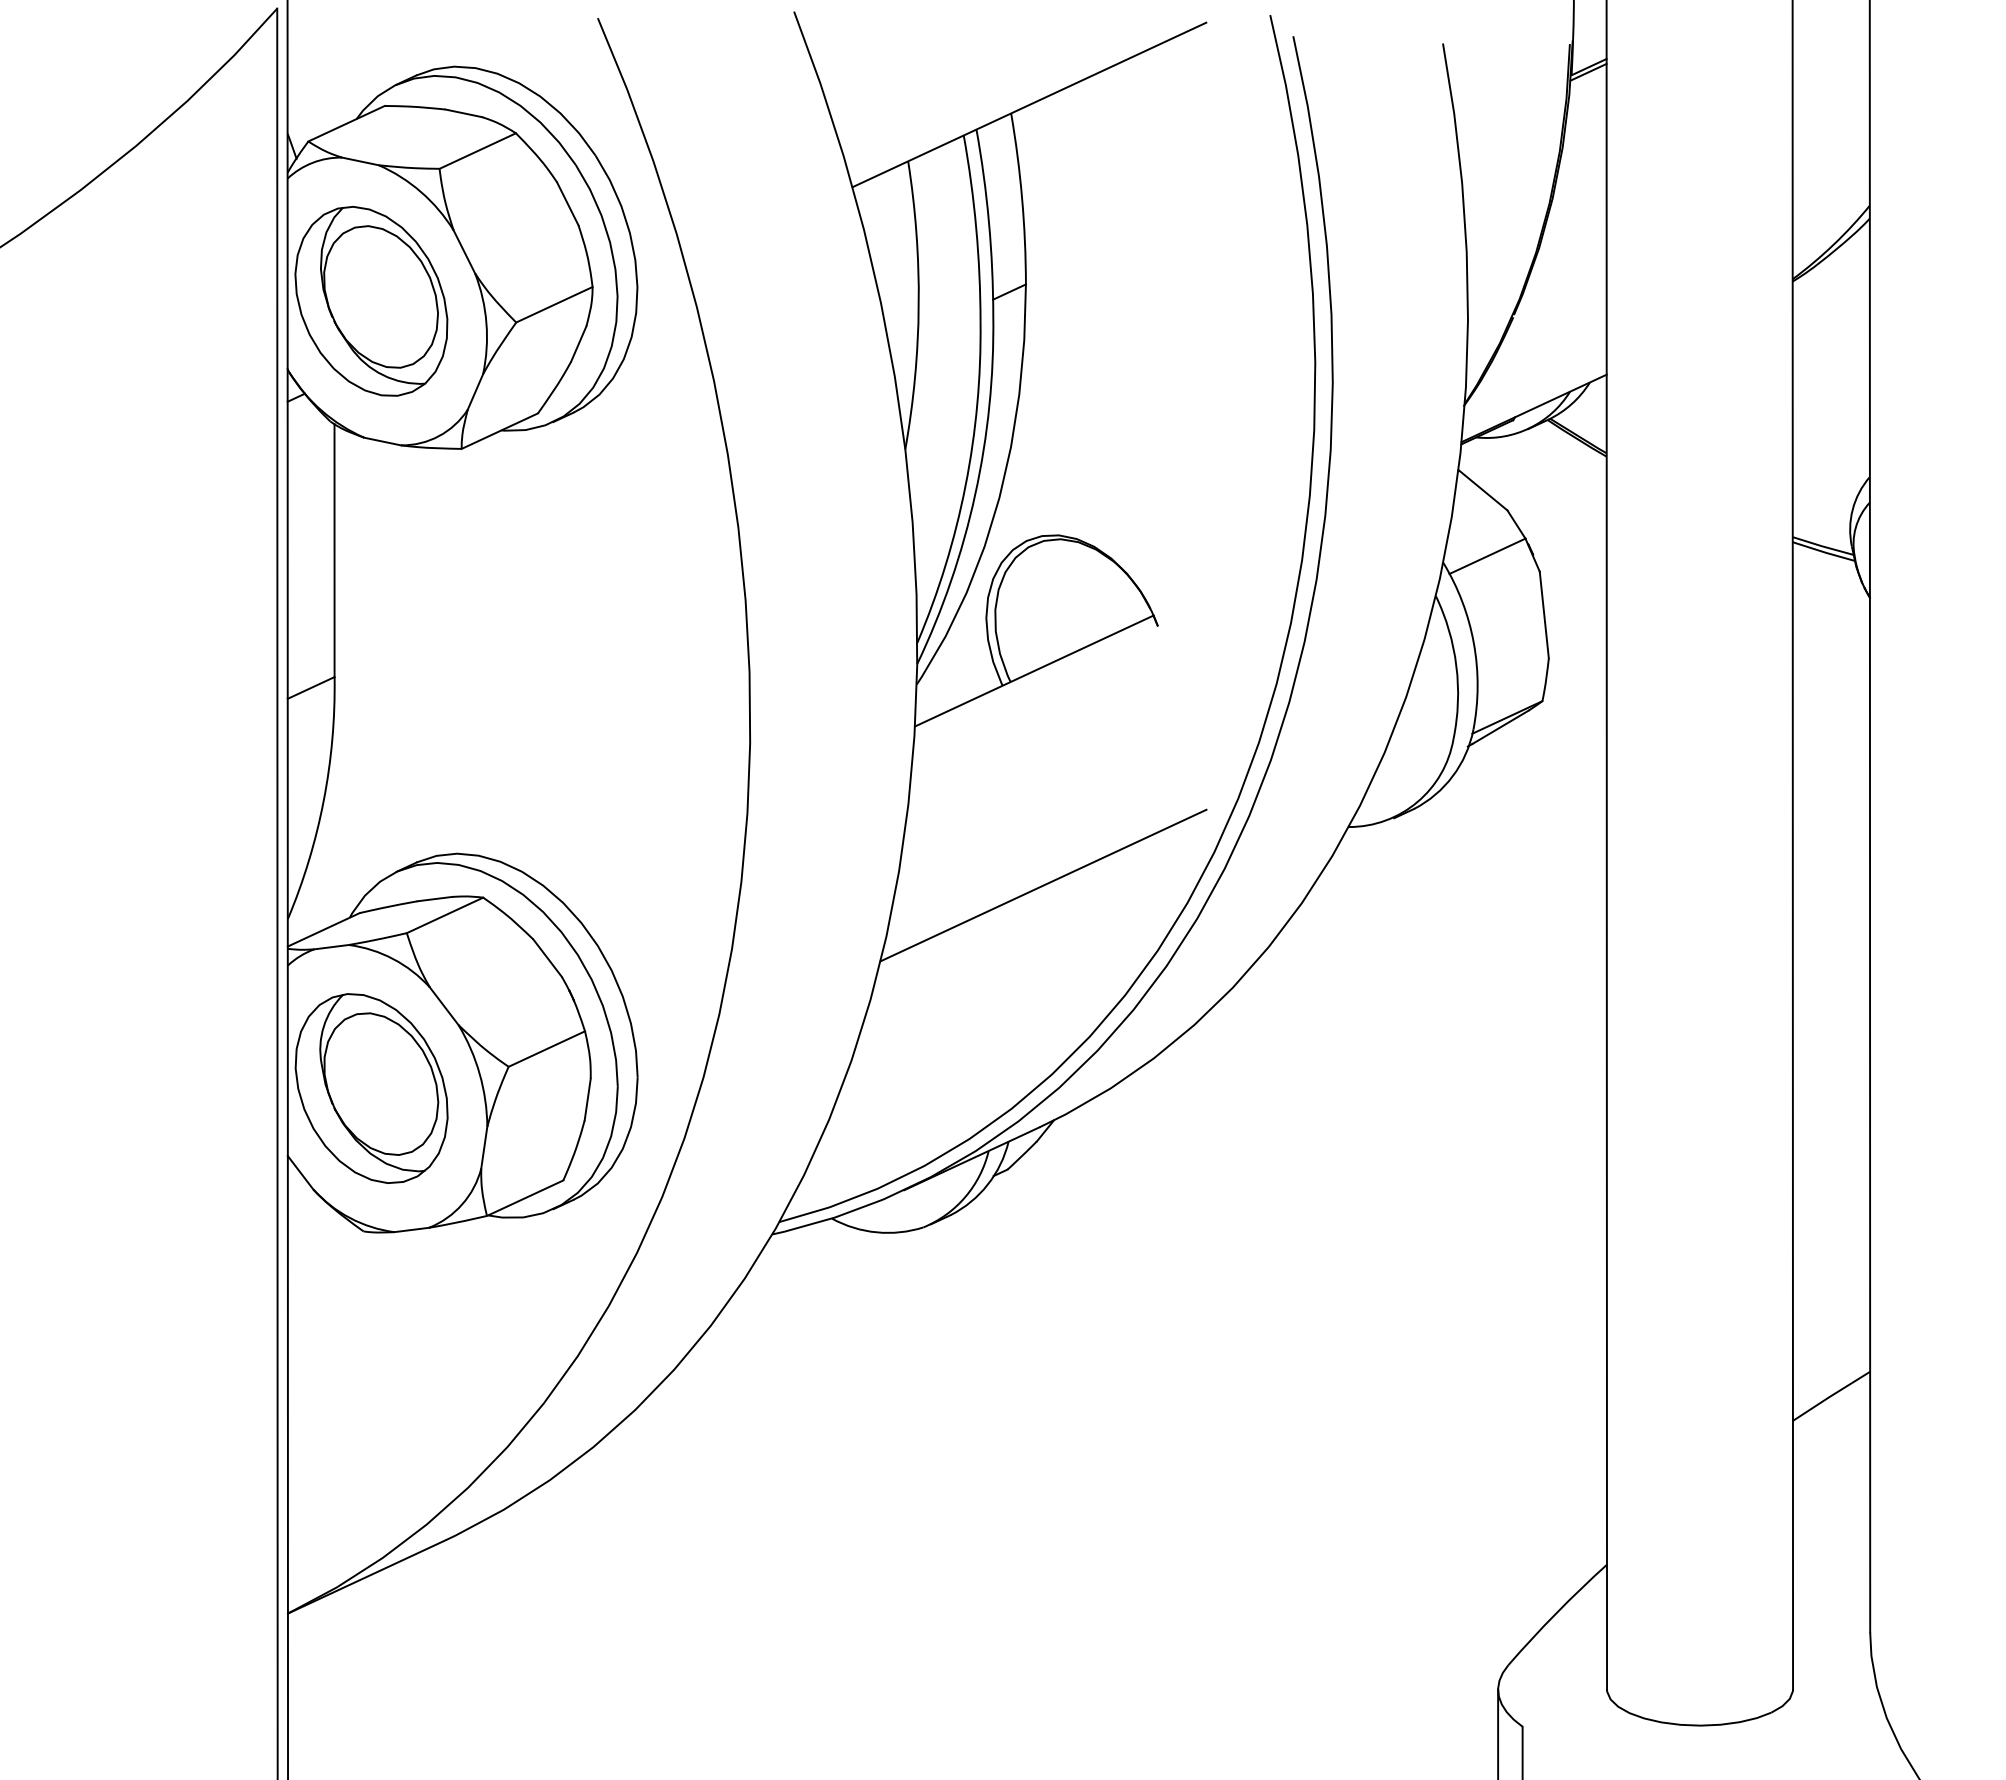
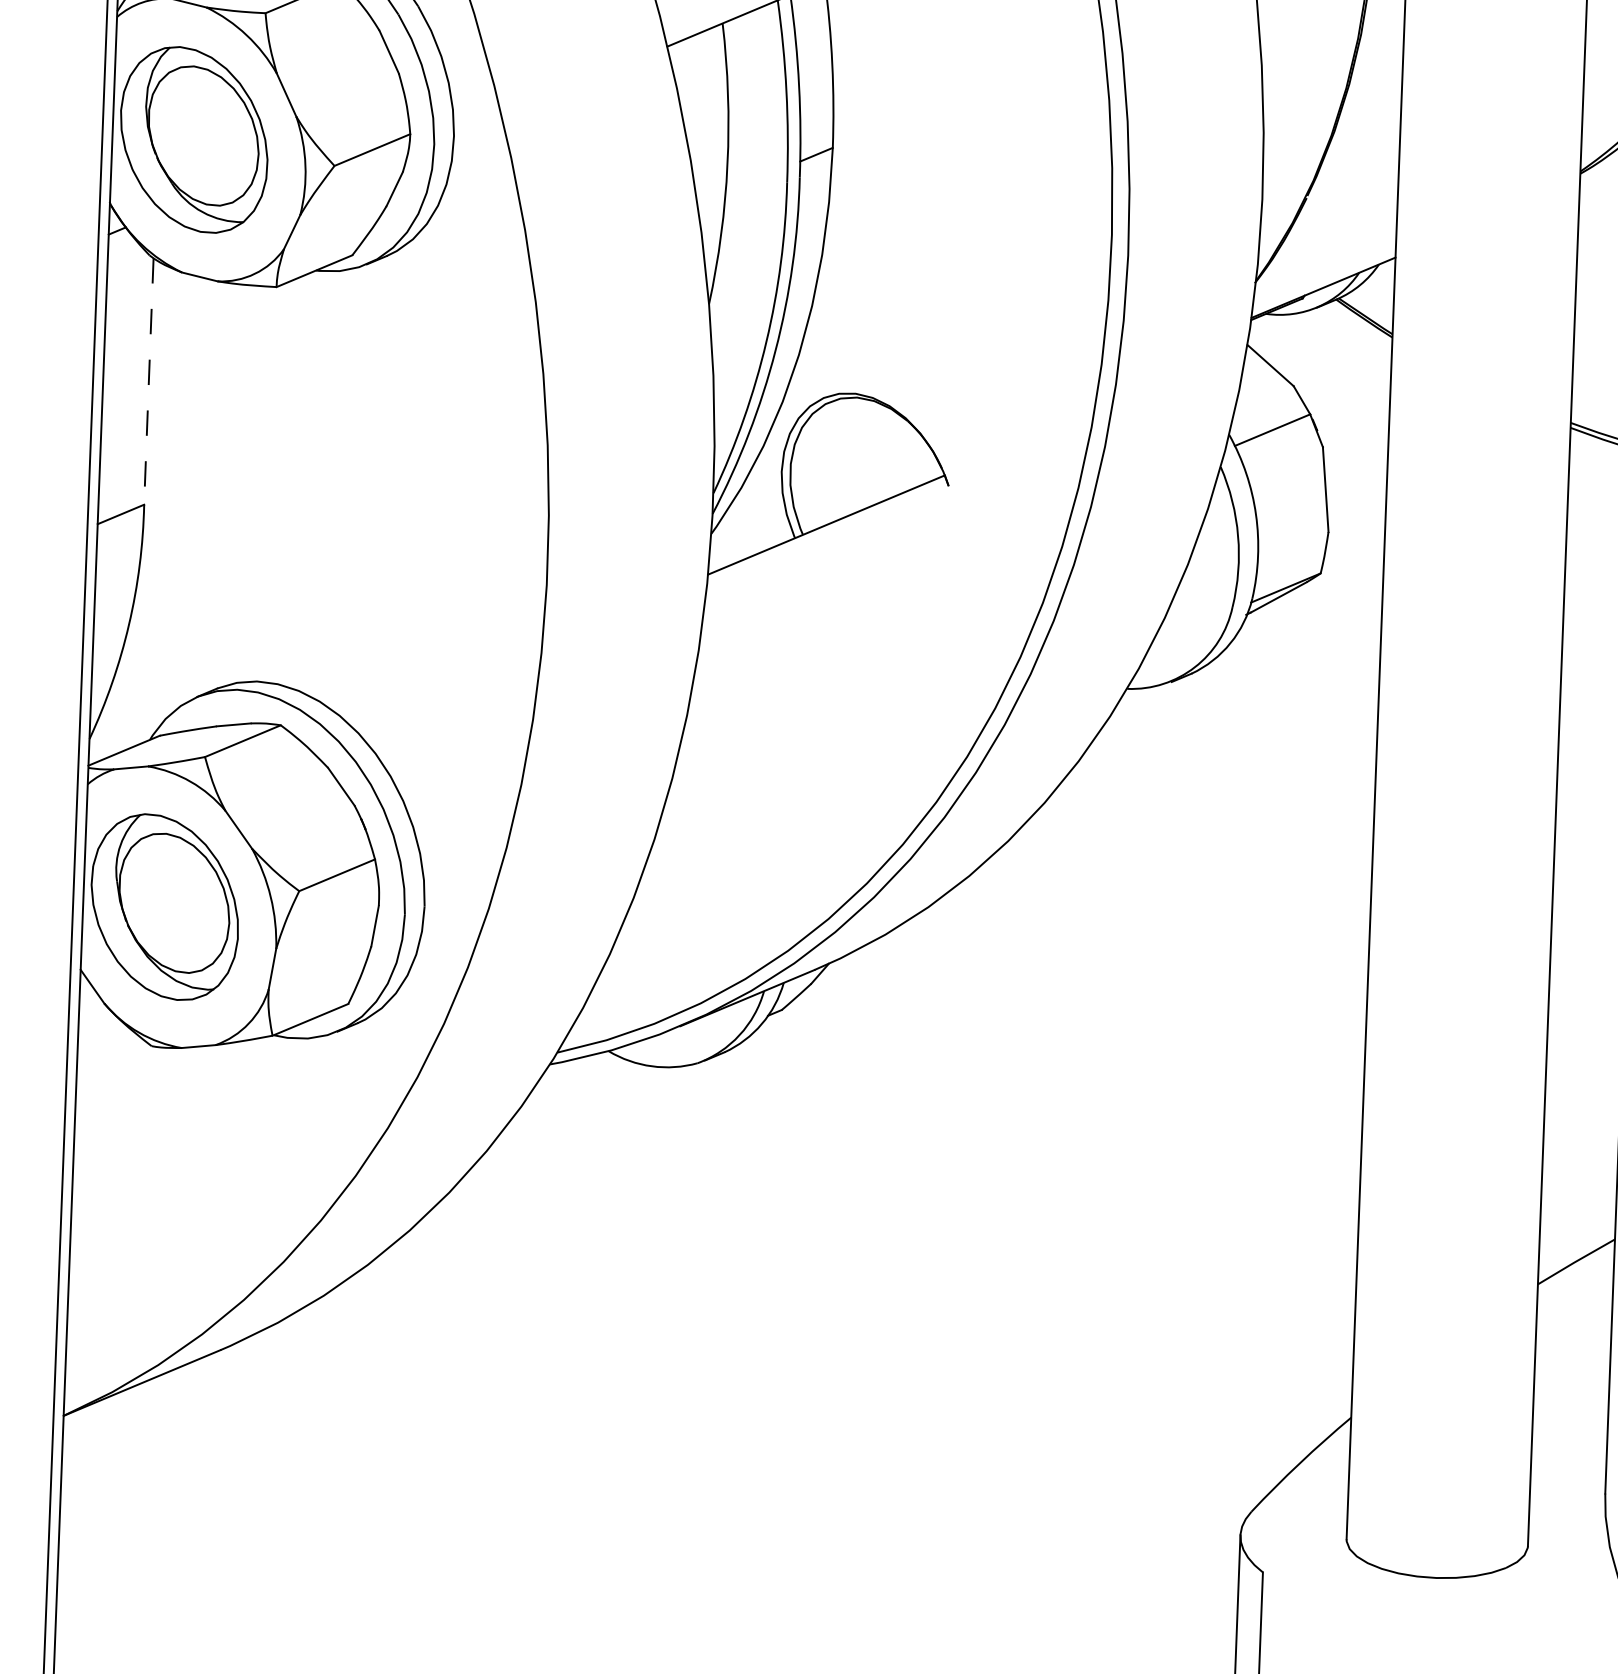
line: (334, 551) -> (148, 382), solid -> dashed
line: (1043, 885) -> (827, 734), removed

